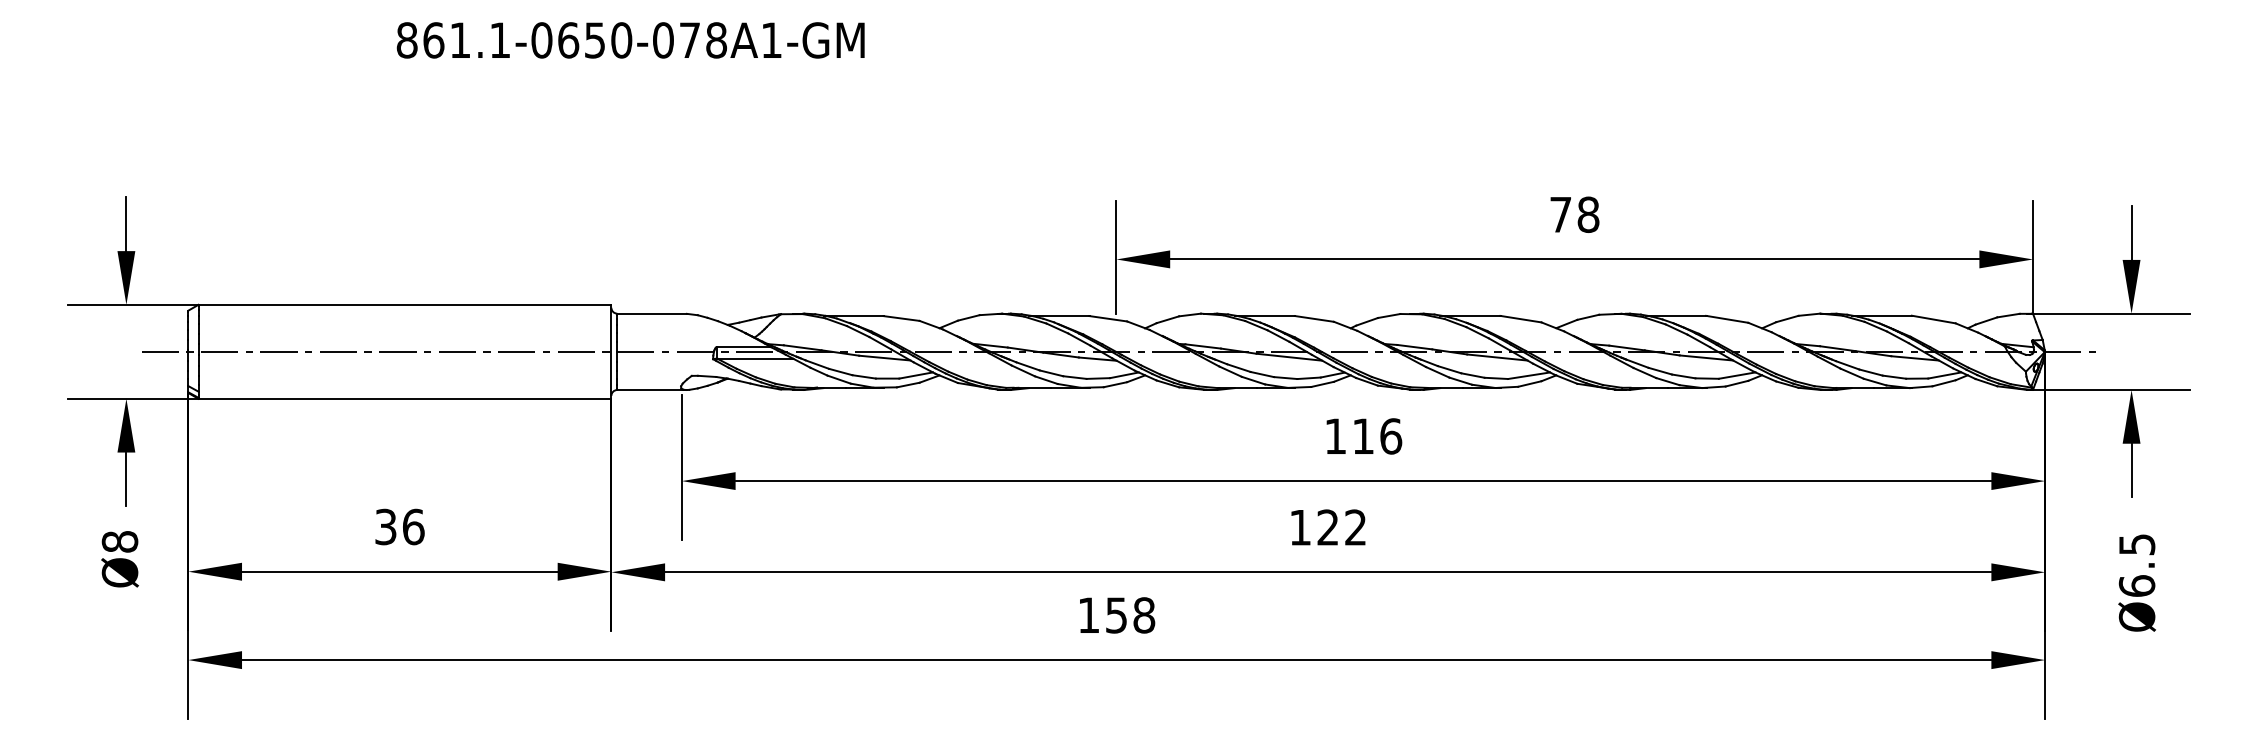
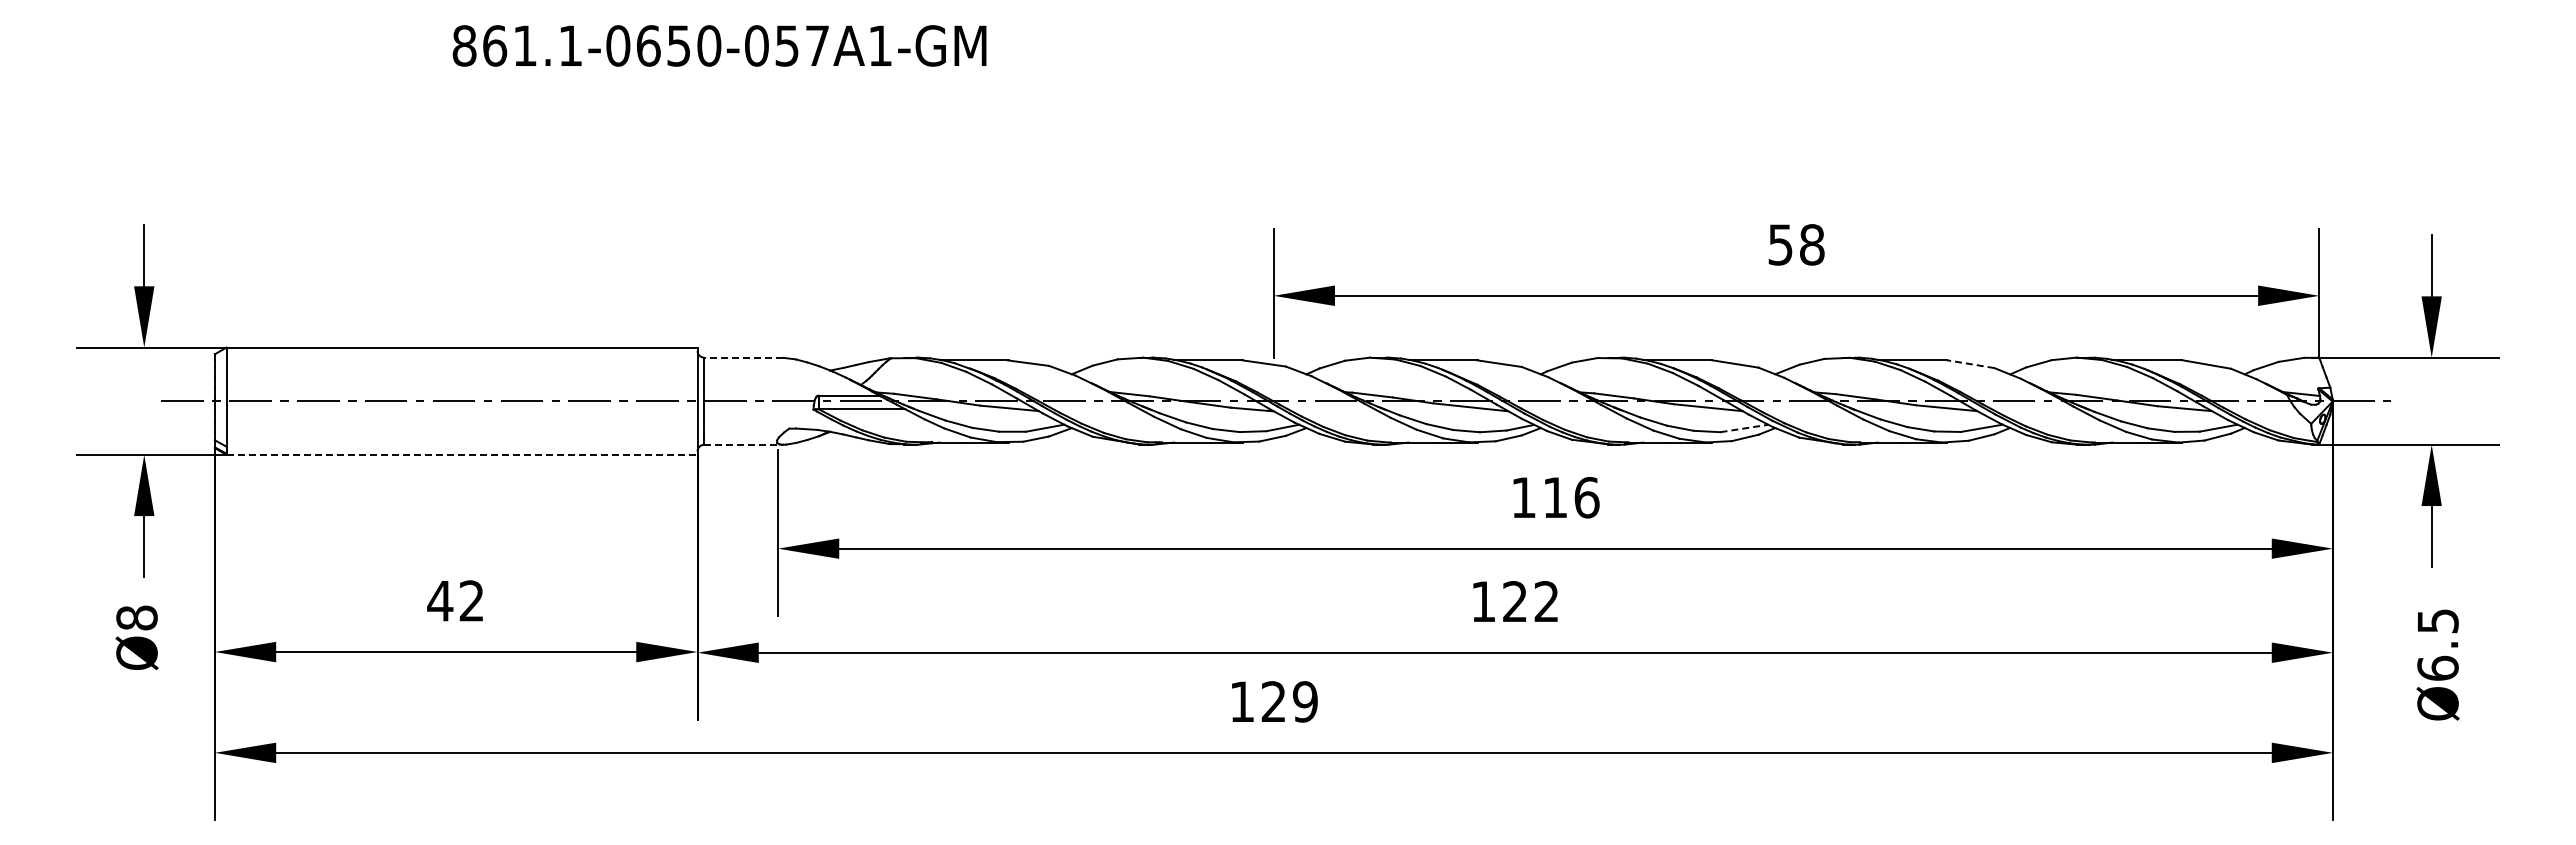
text: (703, 40) -> (802, 45), 861.1-0650-078A1-GM -> 861.1-0650-057A1-GM
text: (1560, 214) -> (1780, 244), 78 -> 58
line: (651, 313) -> (743, 357), solid -> dashed
line: (1726, 319) -> (1969, 364), solid -> dashed
line: (1529, 375) -> (1744, 428), solid -> dashed
line: (651, 389) -> (743, 444), solid -> dashed
line: (405, 398) -> (462, 454), solid -> dashed
text: (399, 526) -> (455, 600), 36 -> 42
text: (1130, 615) -> (1289, 701), 158 -> 129

